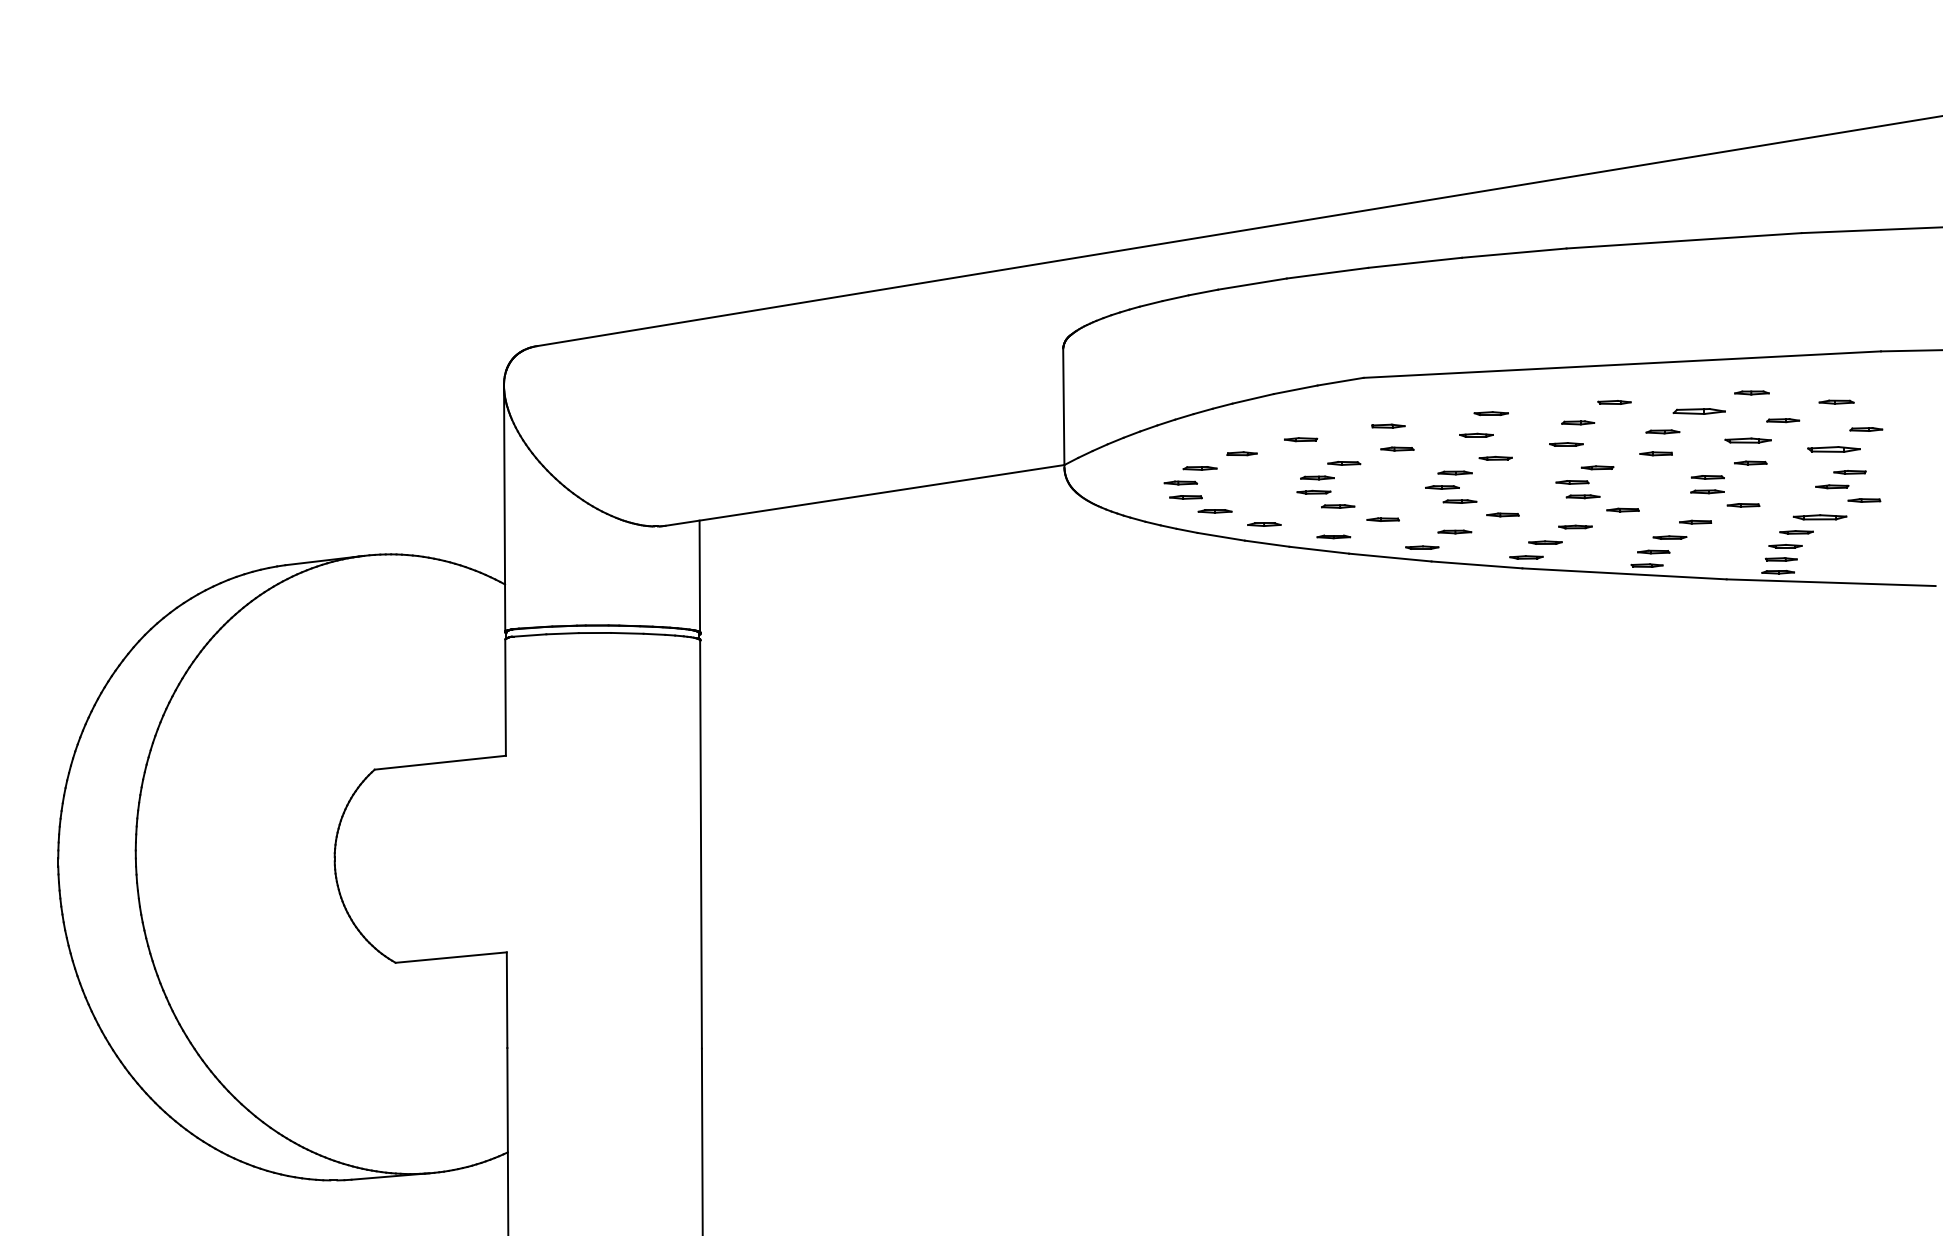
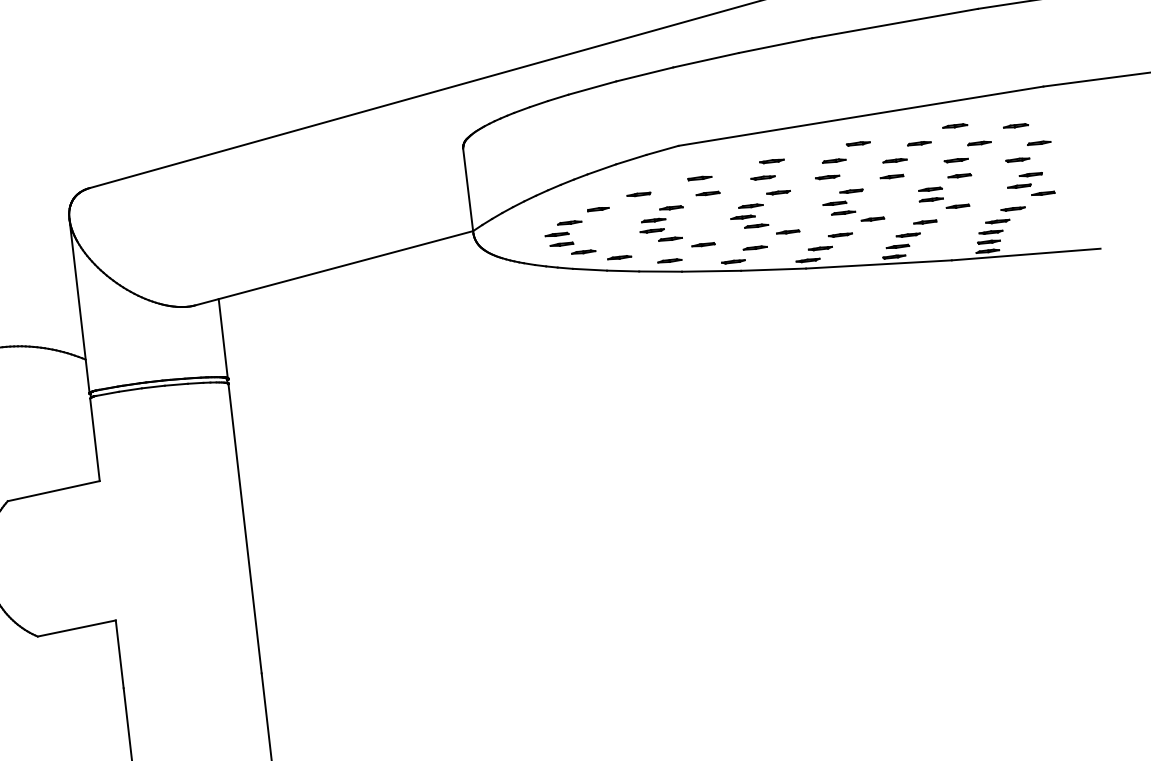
part: (1699, 411) -> (919, 143), size x0.62
part: (1748, 440) -> (956, 160), size x0.71
part: (1833, 449) -> (1017, 159), size x0.62
part: (1819, 516) -> (1012, 208), size x0.62

